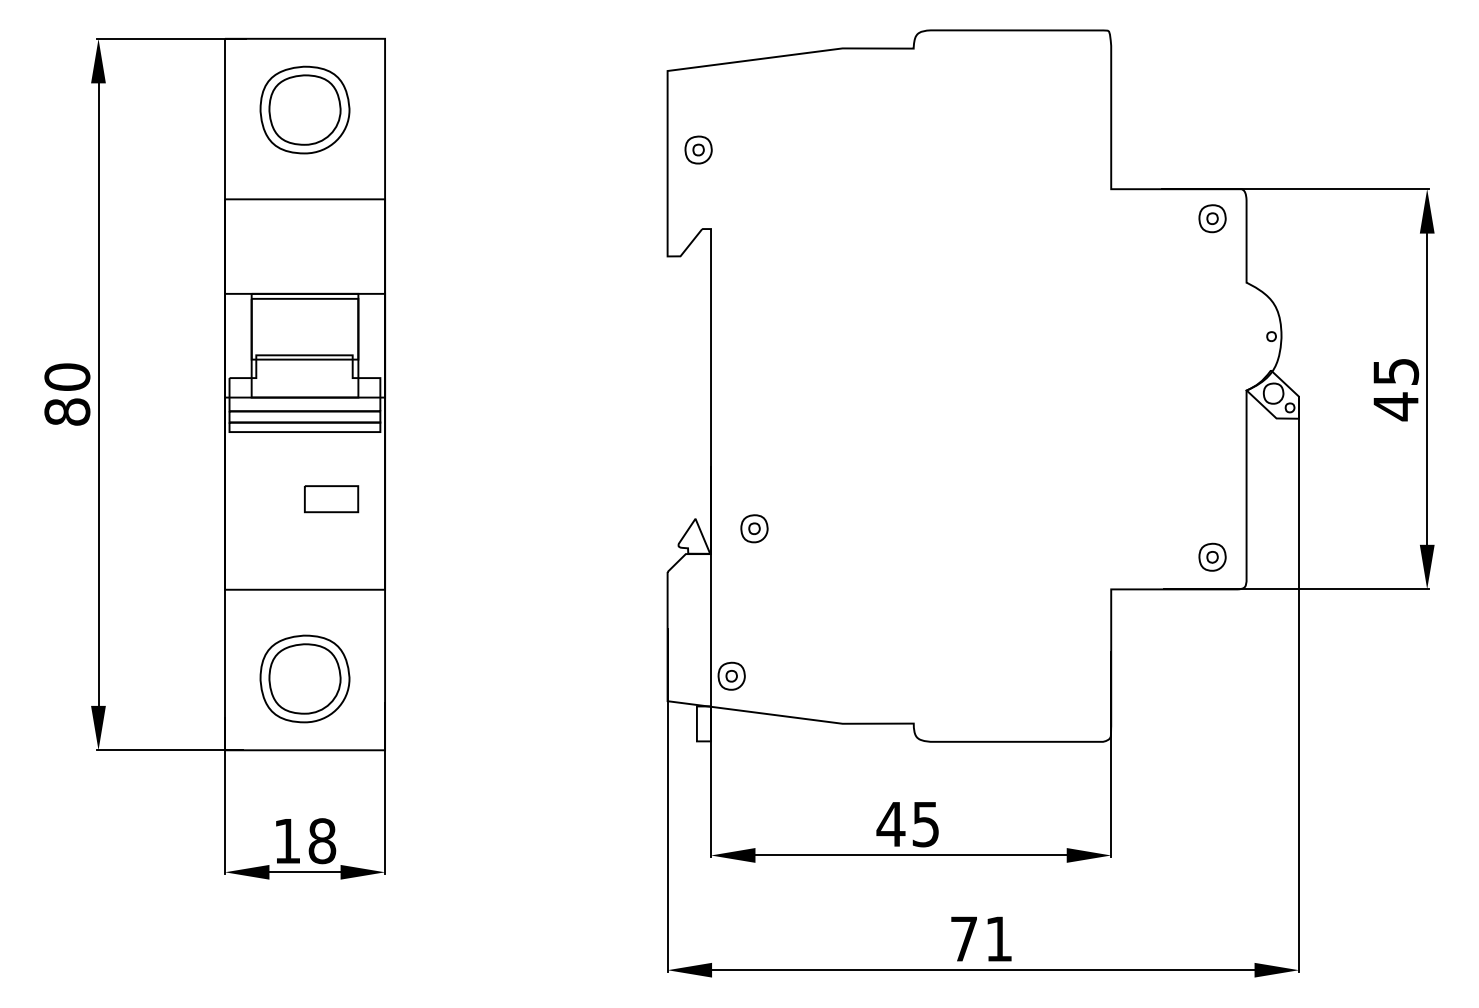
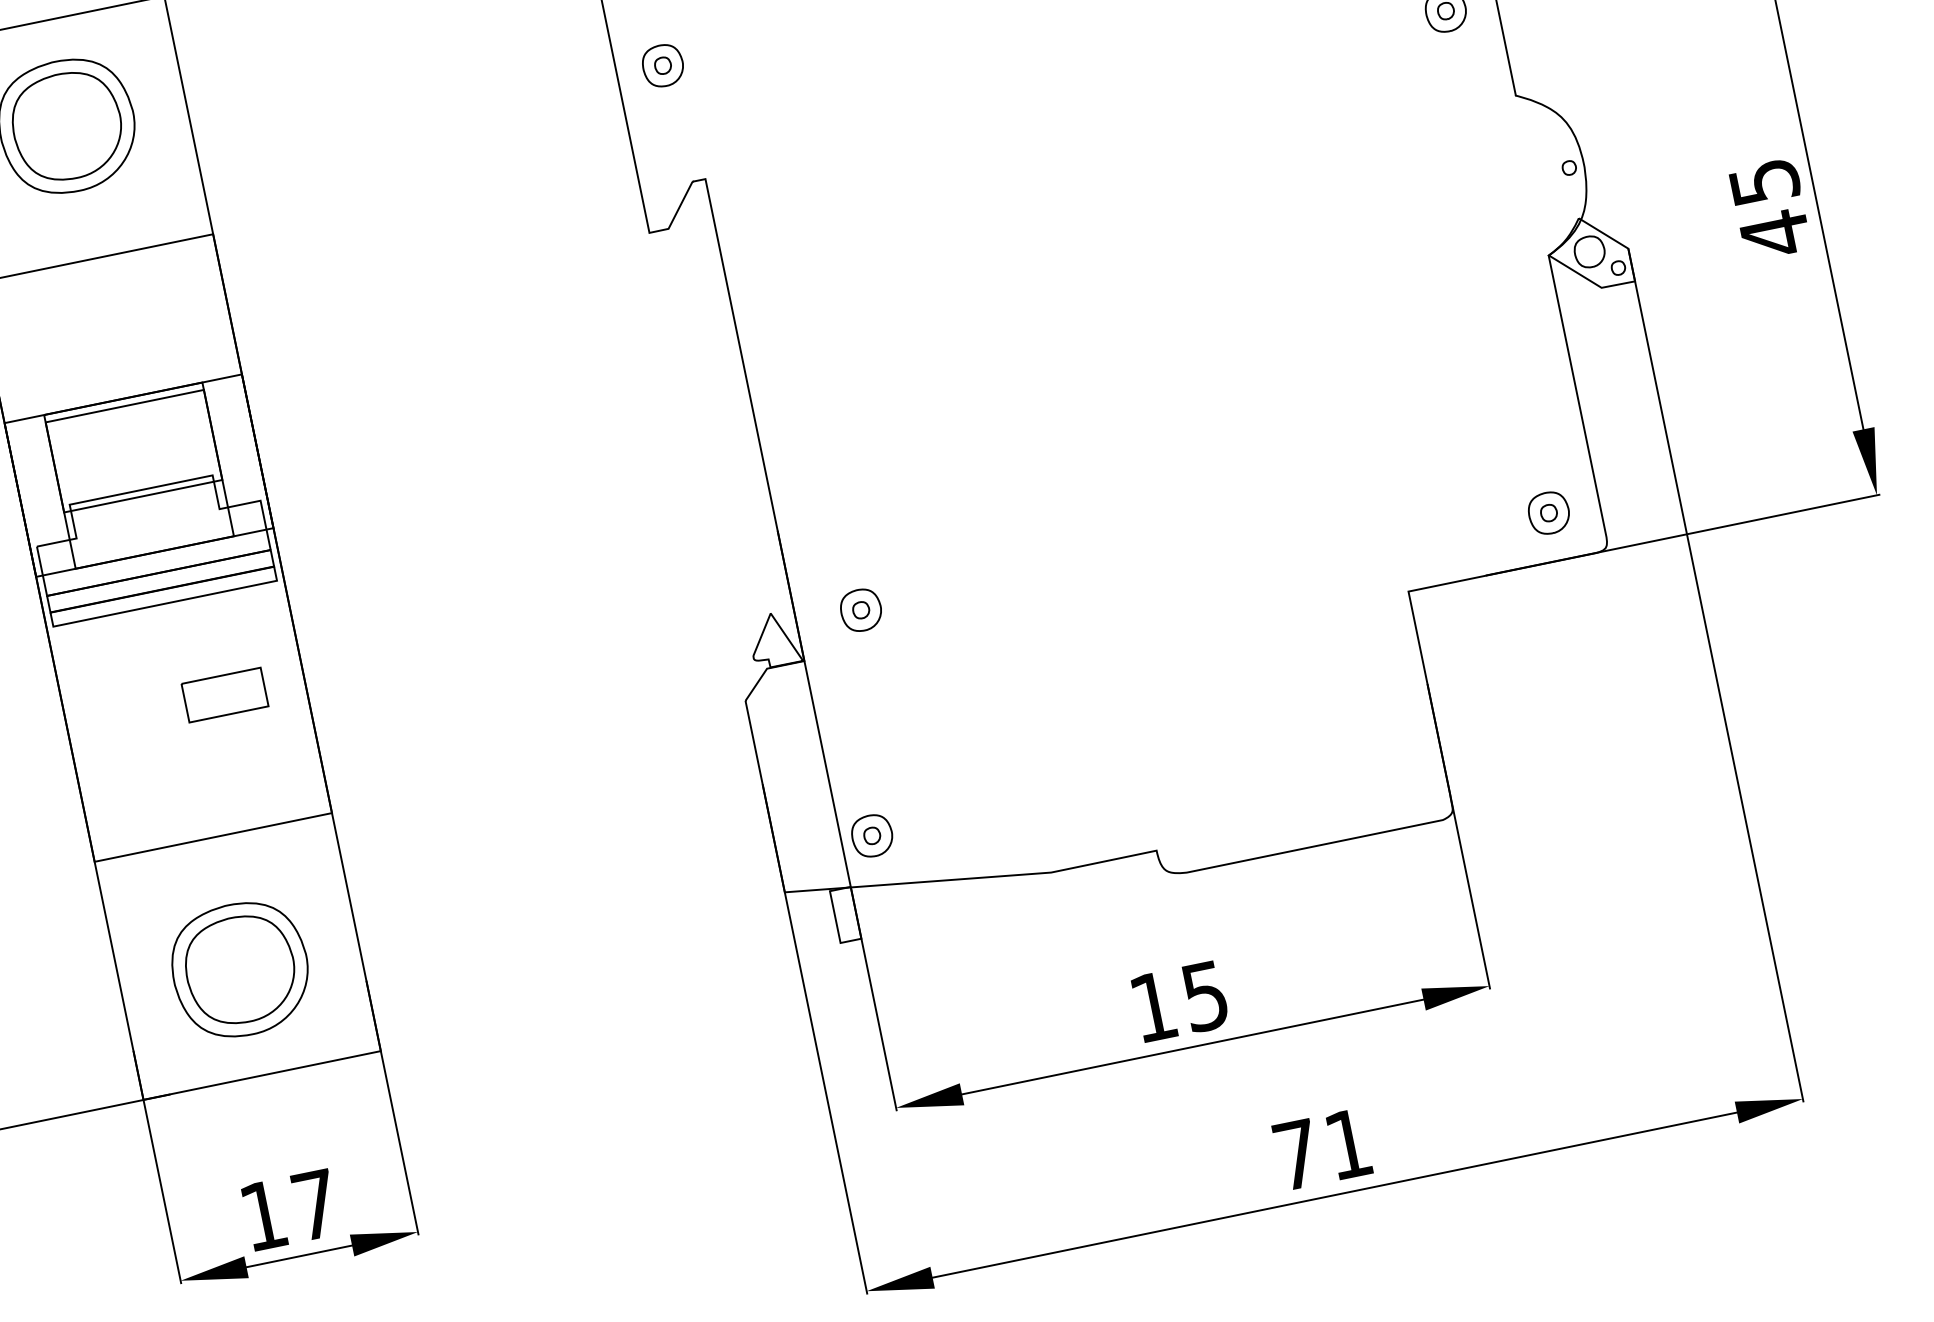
text: (890, 824) -> (1152, 1007), 45 -> 15
text: (322, 841) -> (315, 1205), 18 -> 17

